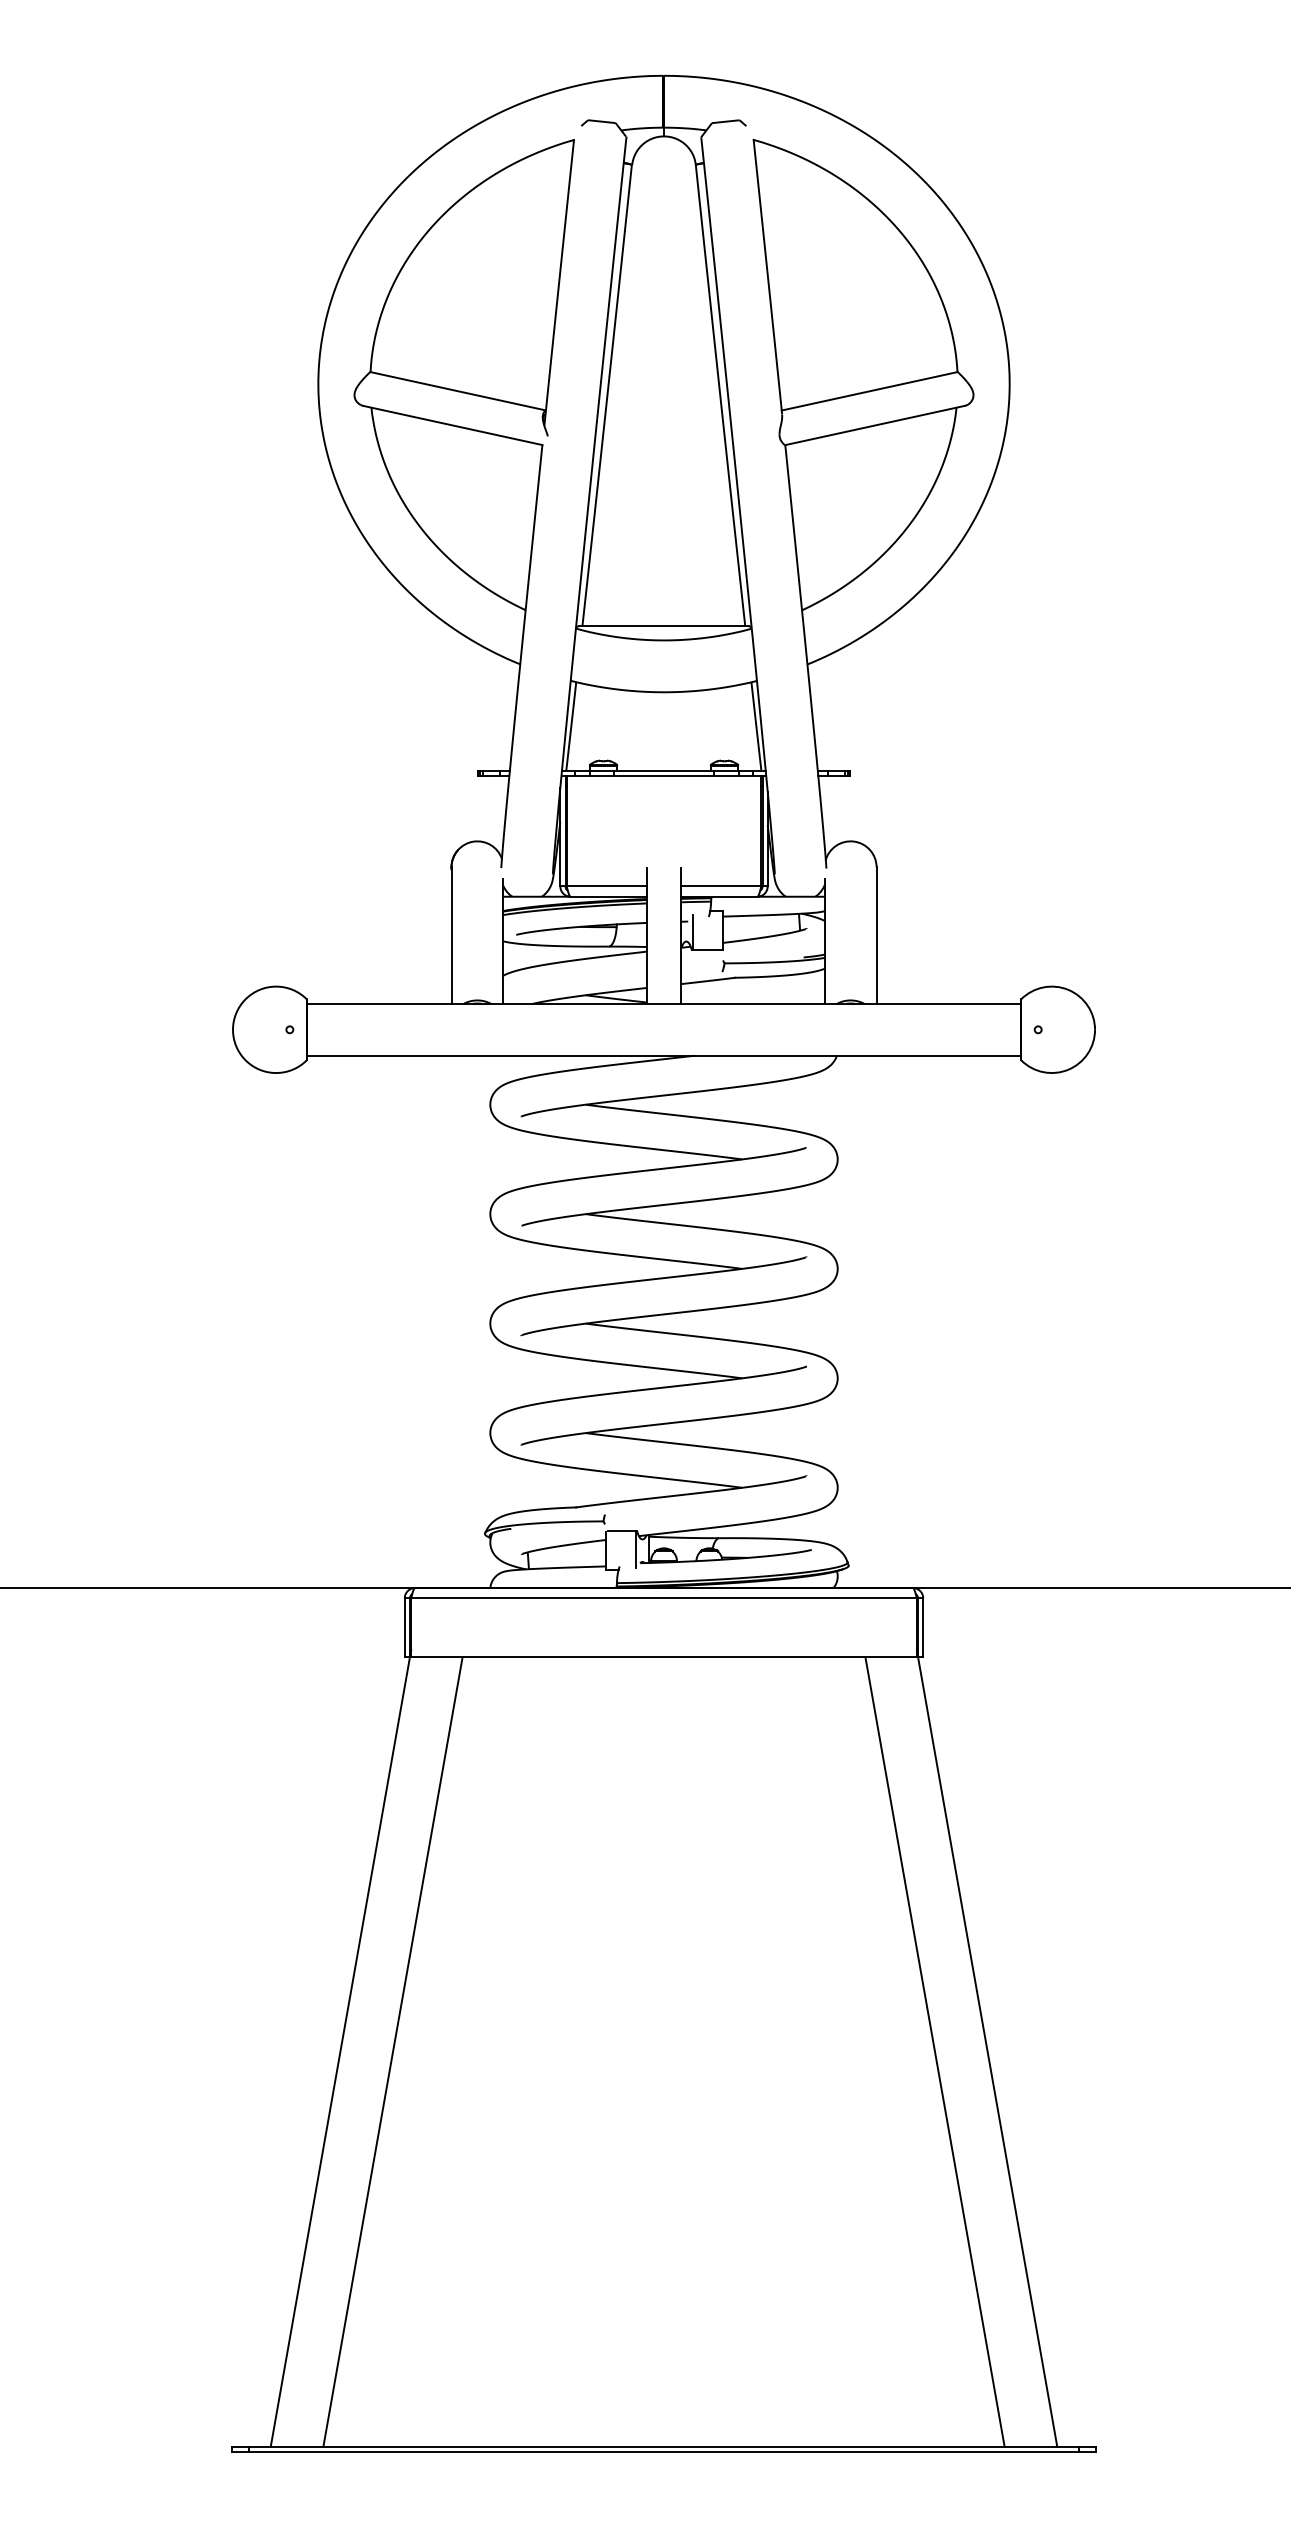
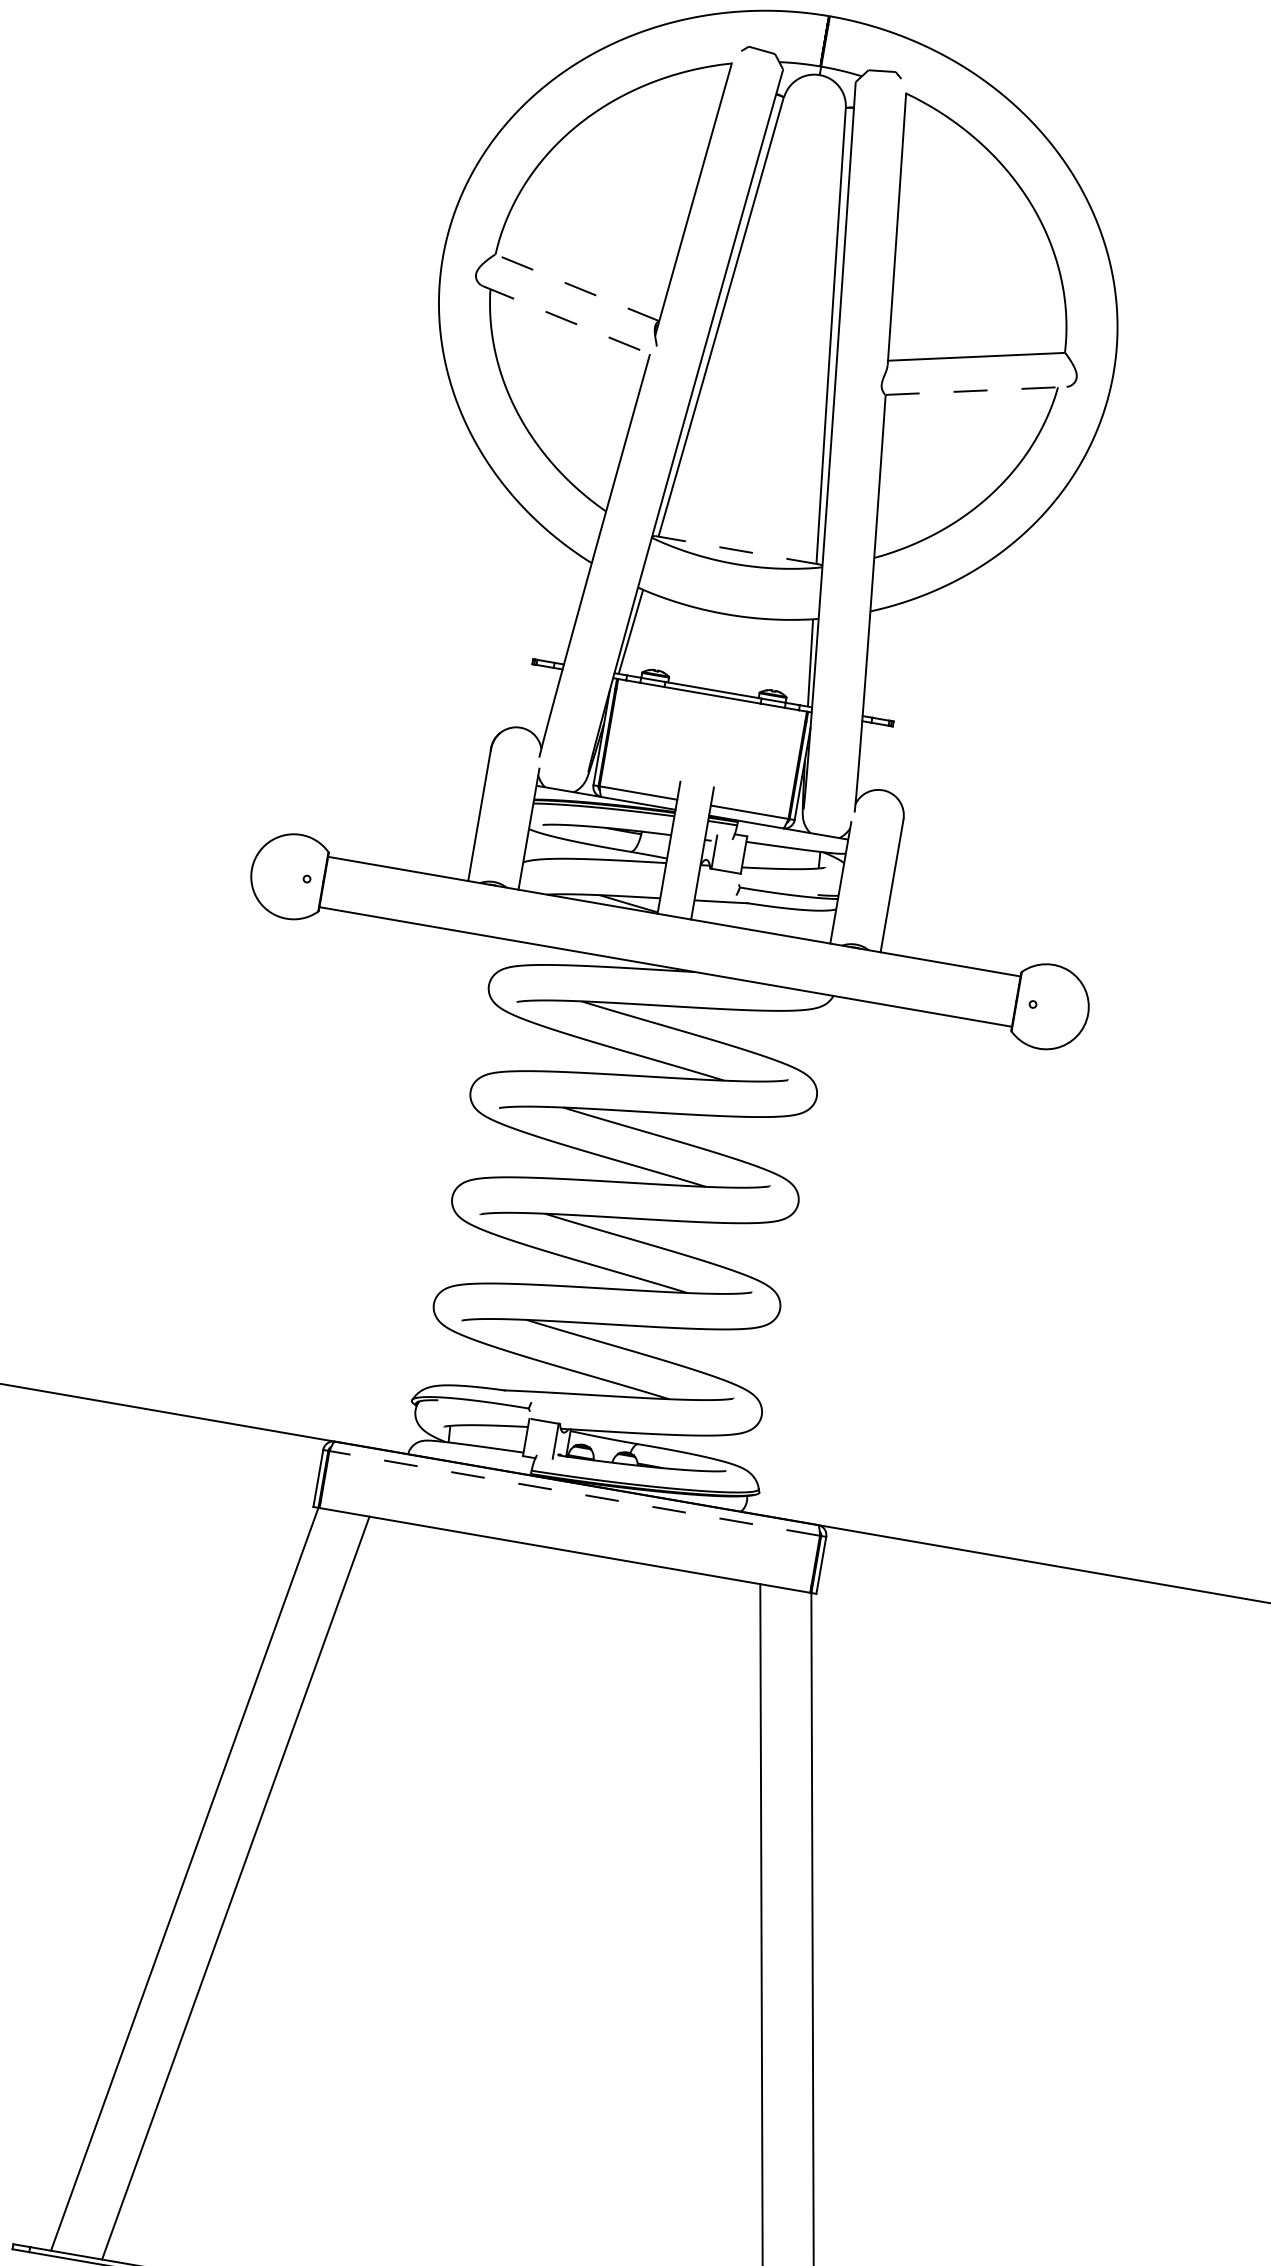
line: (458, 391) -> (577, 288), solid -> dashed
line: (452, 425) -> (566, 320), solid -> dashed
line: (875, 425) -> (976, 390), solid -> dashed
line: (664, 626) -> (738, 550), solid -> dashed
line: (664, 1598) -> (575, 1493), solid -> dashed

